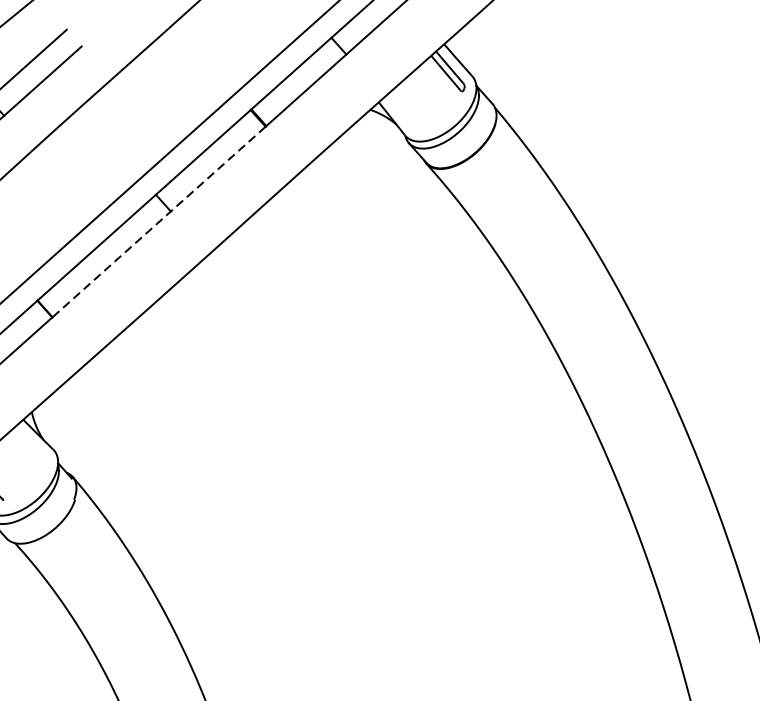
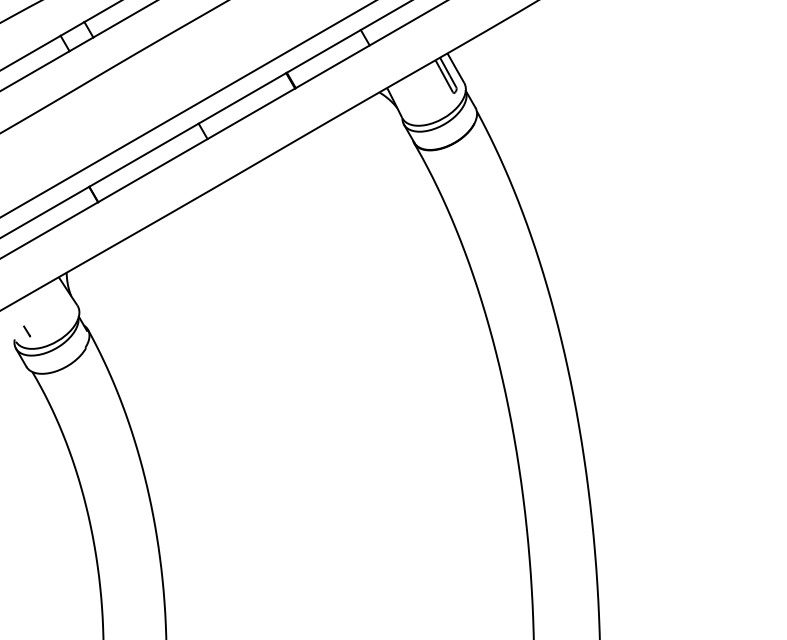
line: (158, 222) -> (196, 145), dashed -> solid

